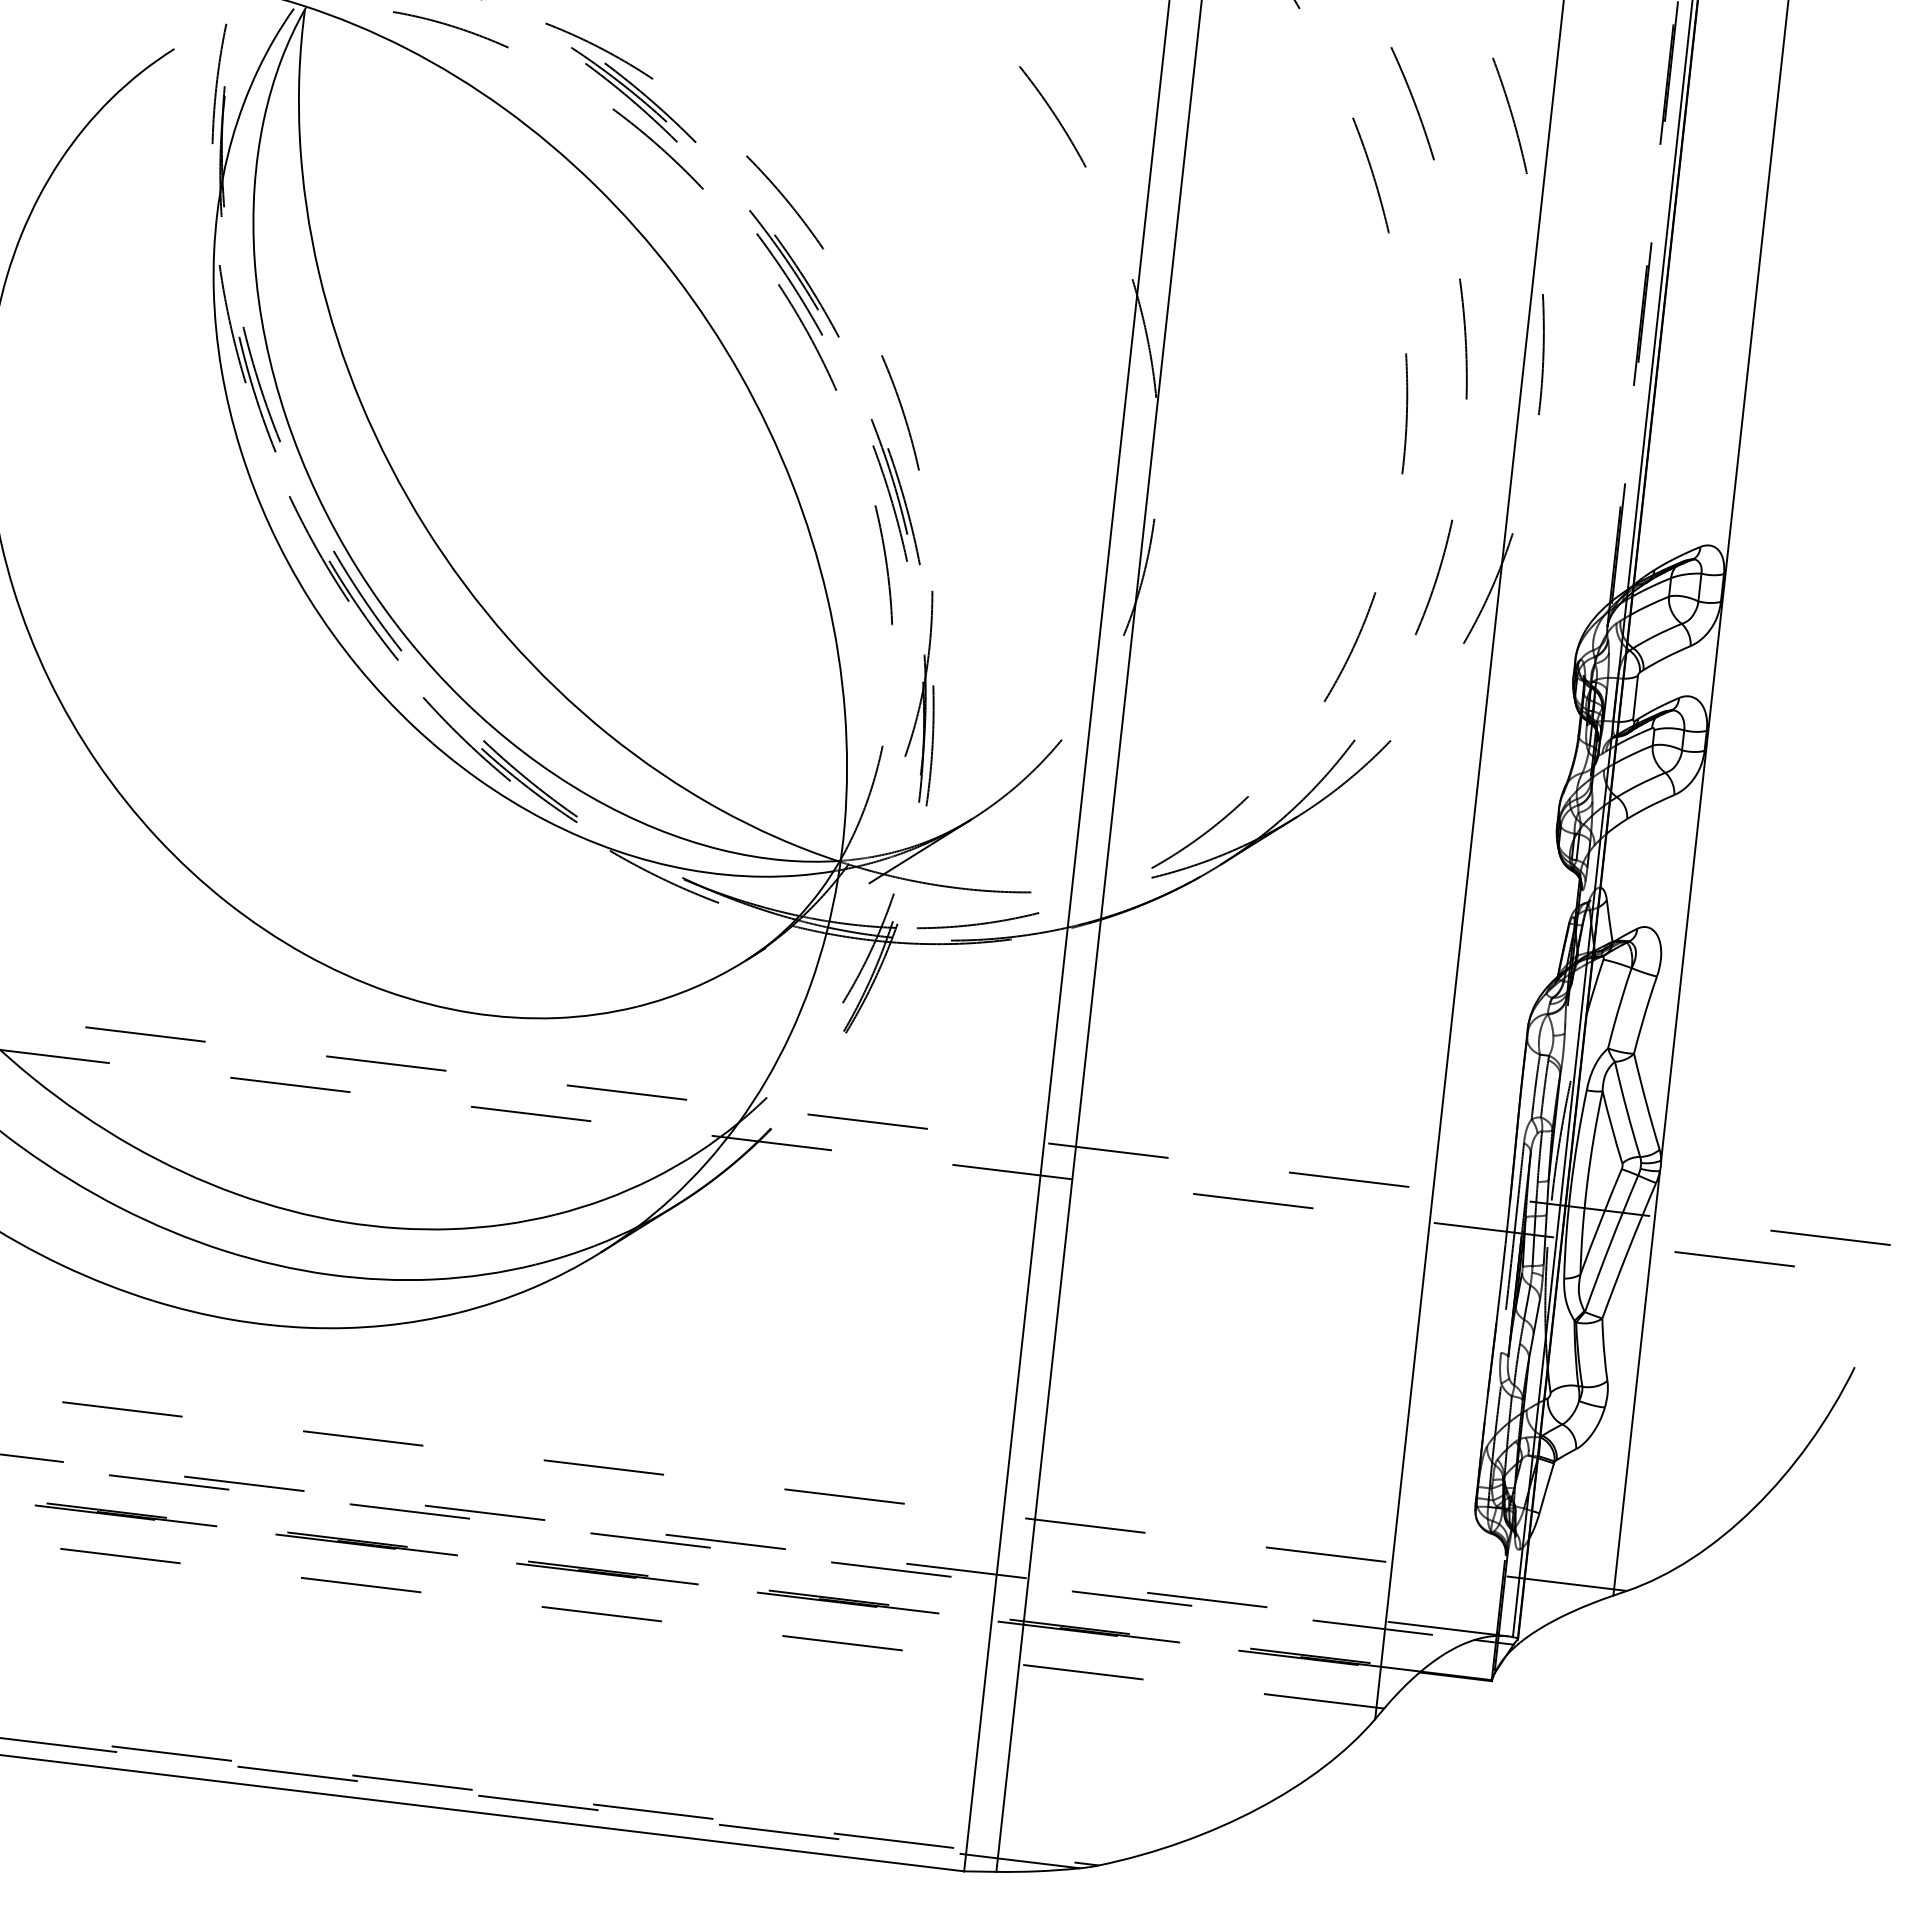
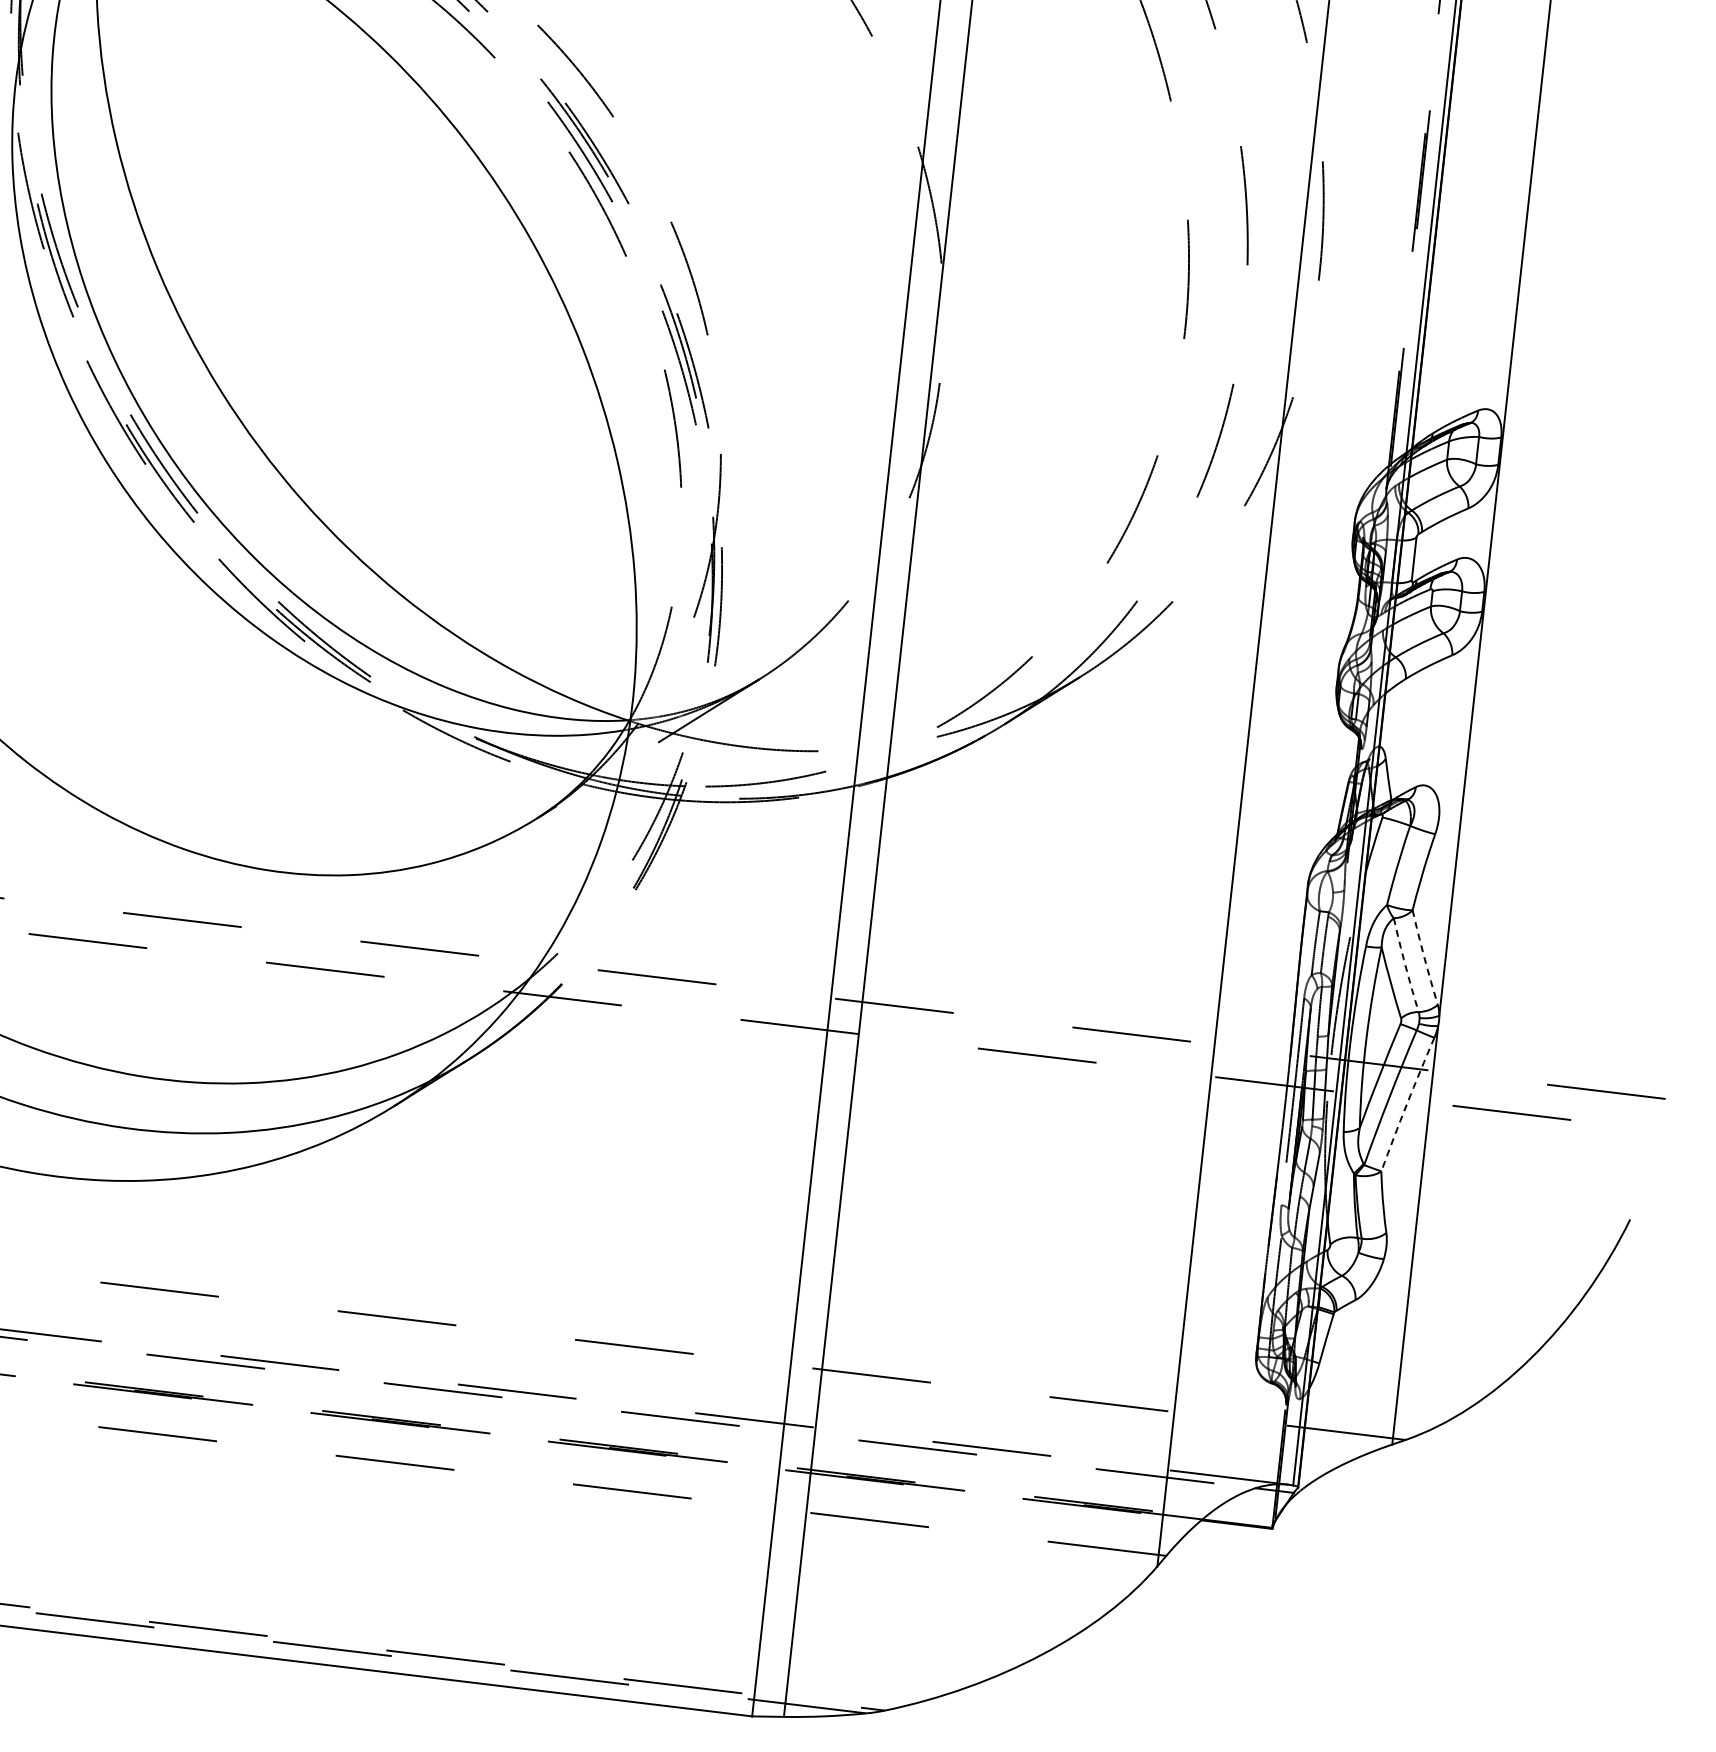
arc: (1646, 1101) -> (1424, 957), solid -> dashed
arc: (1626, 1109) -> (1405, 965), solid -> dashed
arc: (1628, 1250) -> (1407, 1104), solid -> dashed

